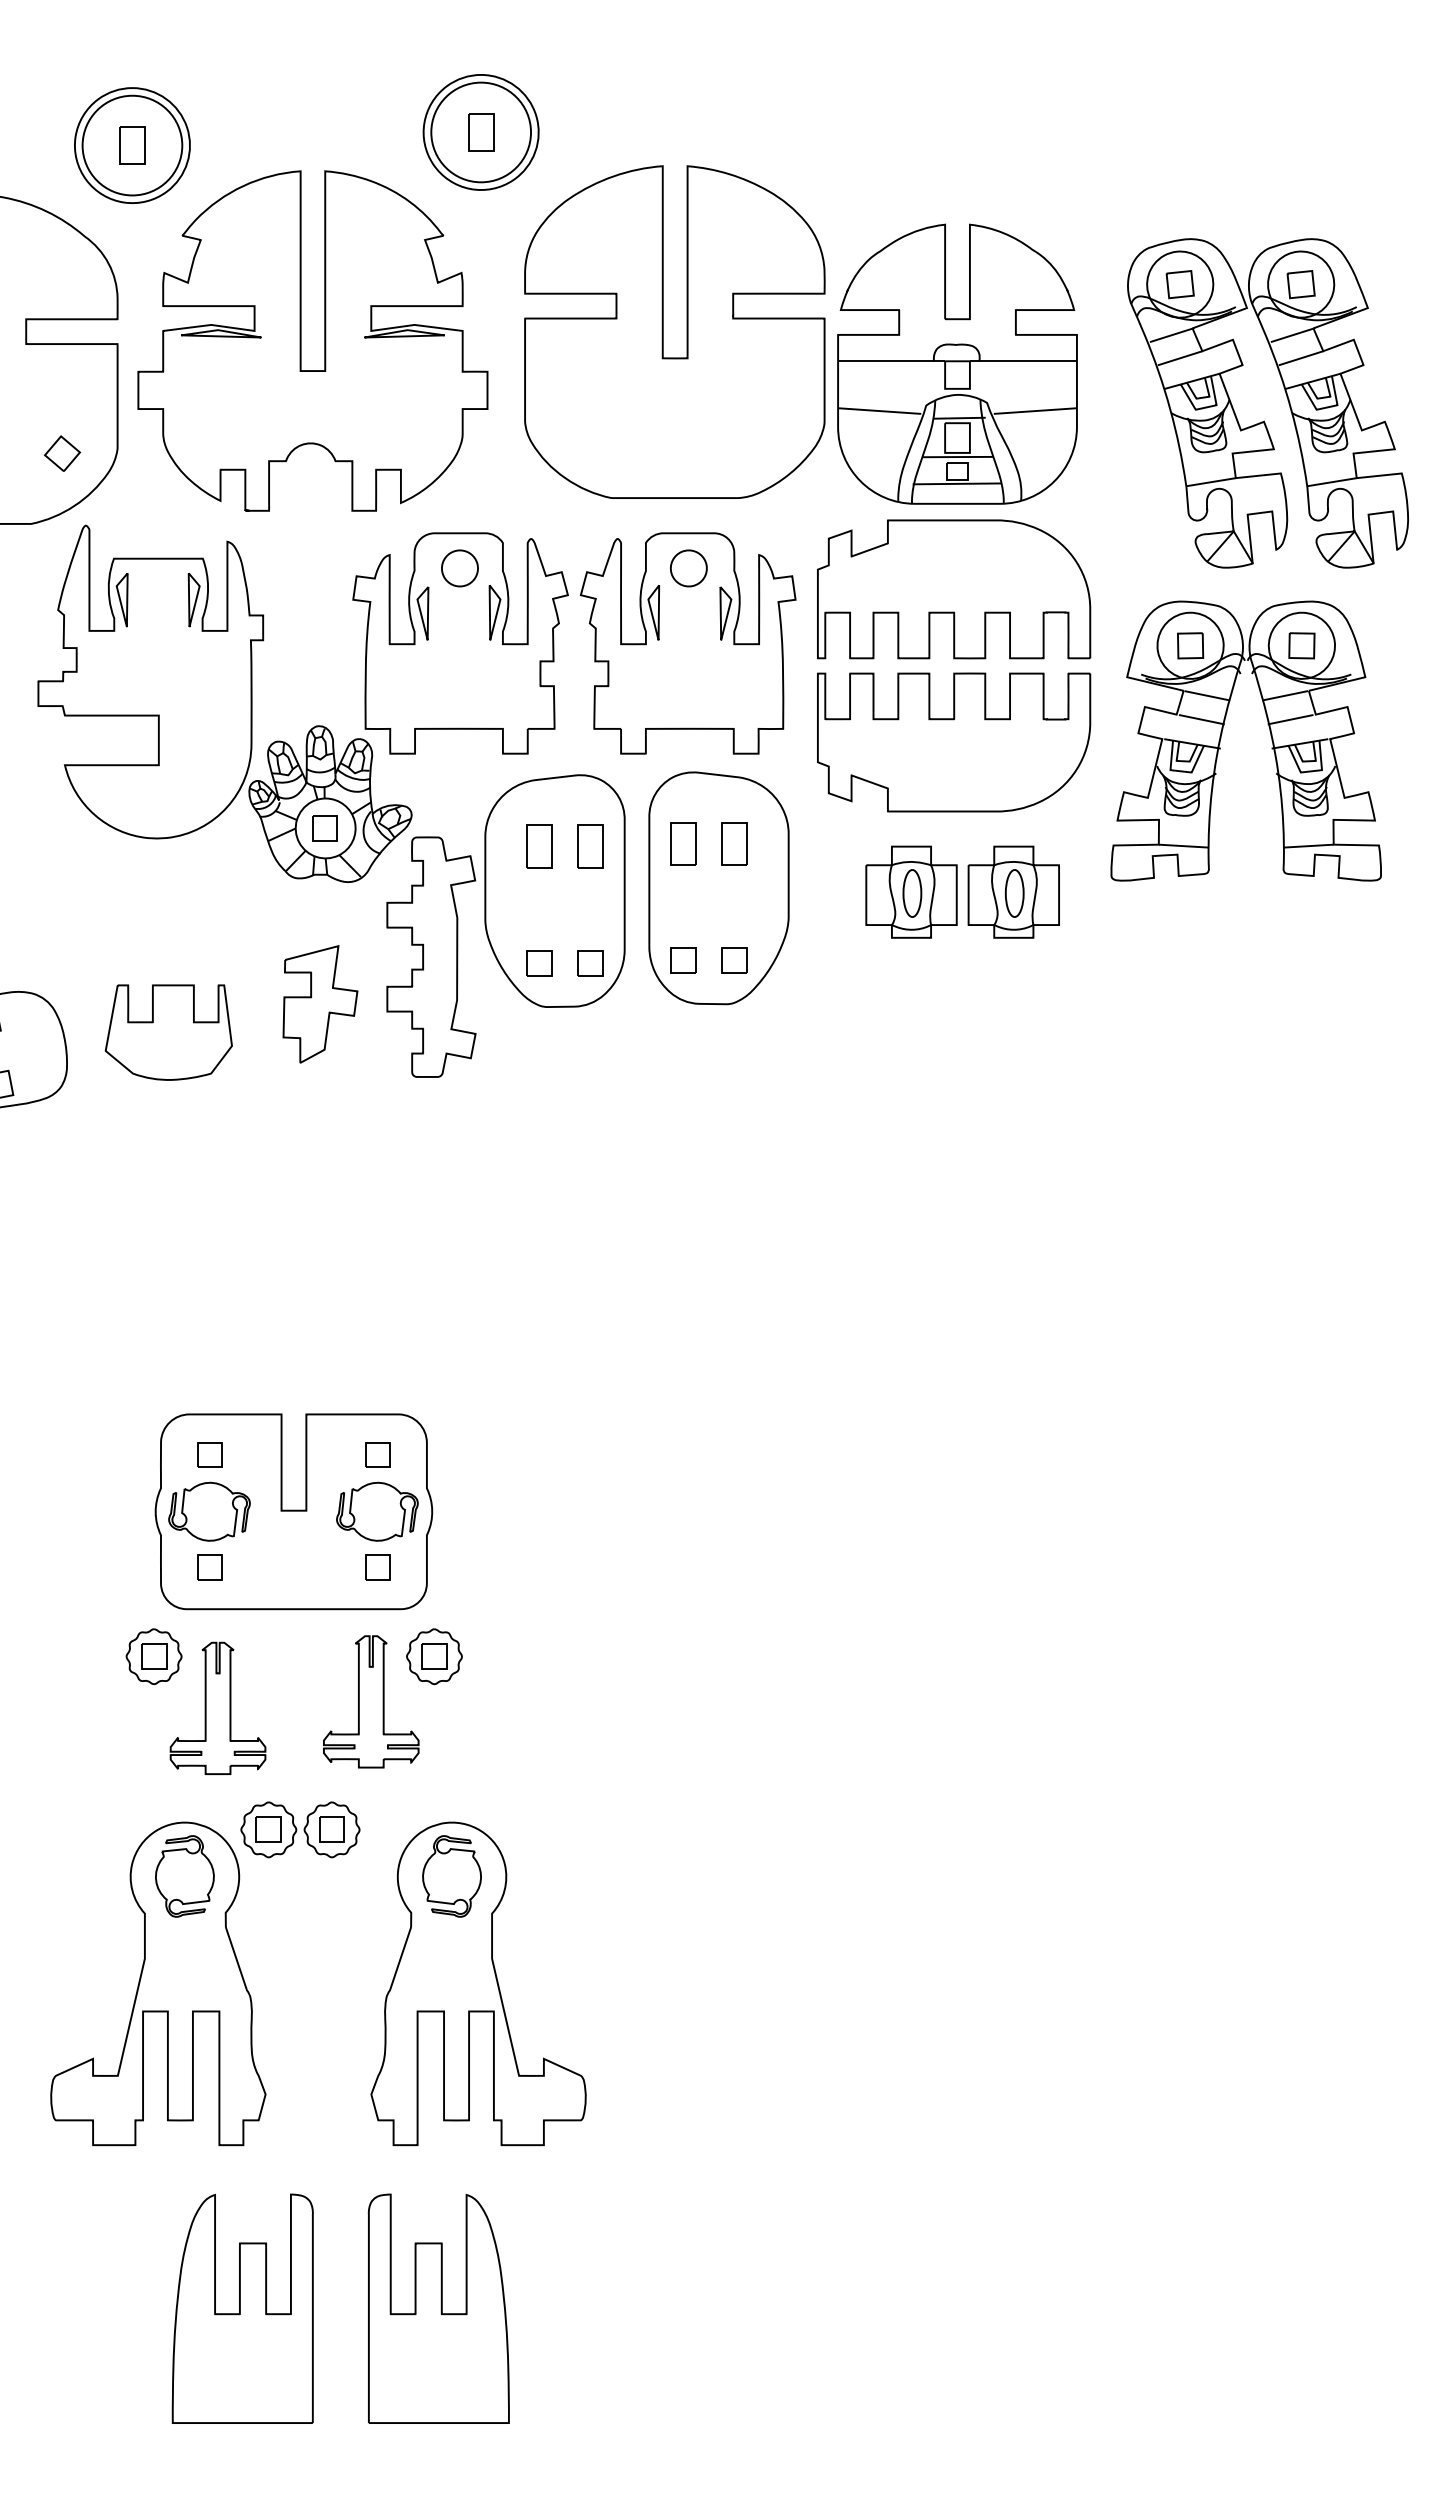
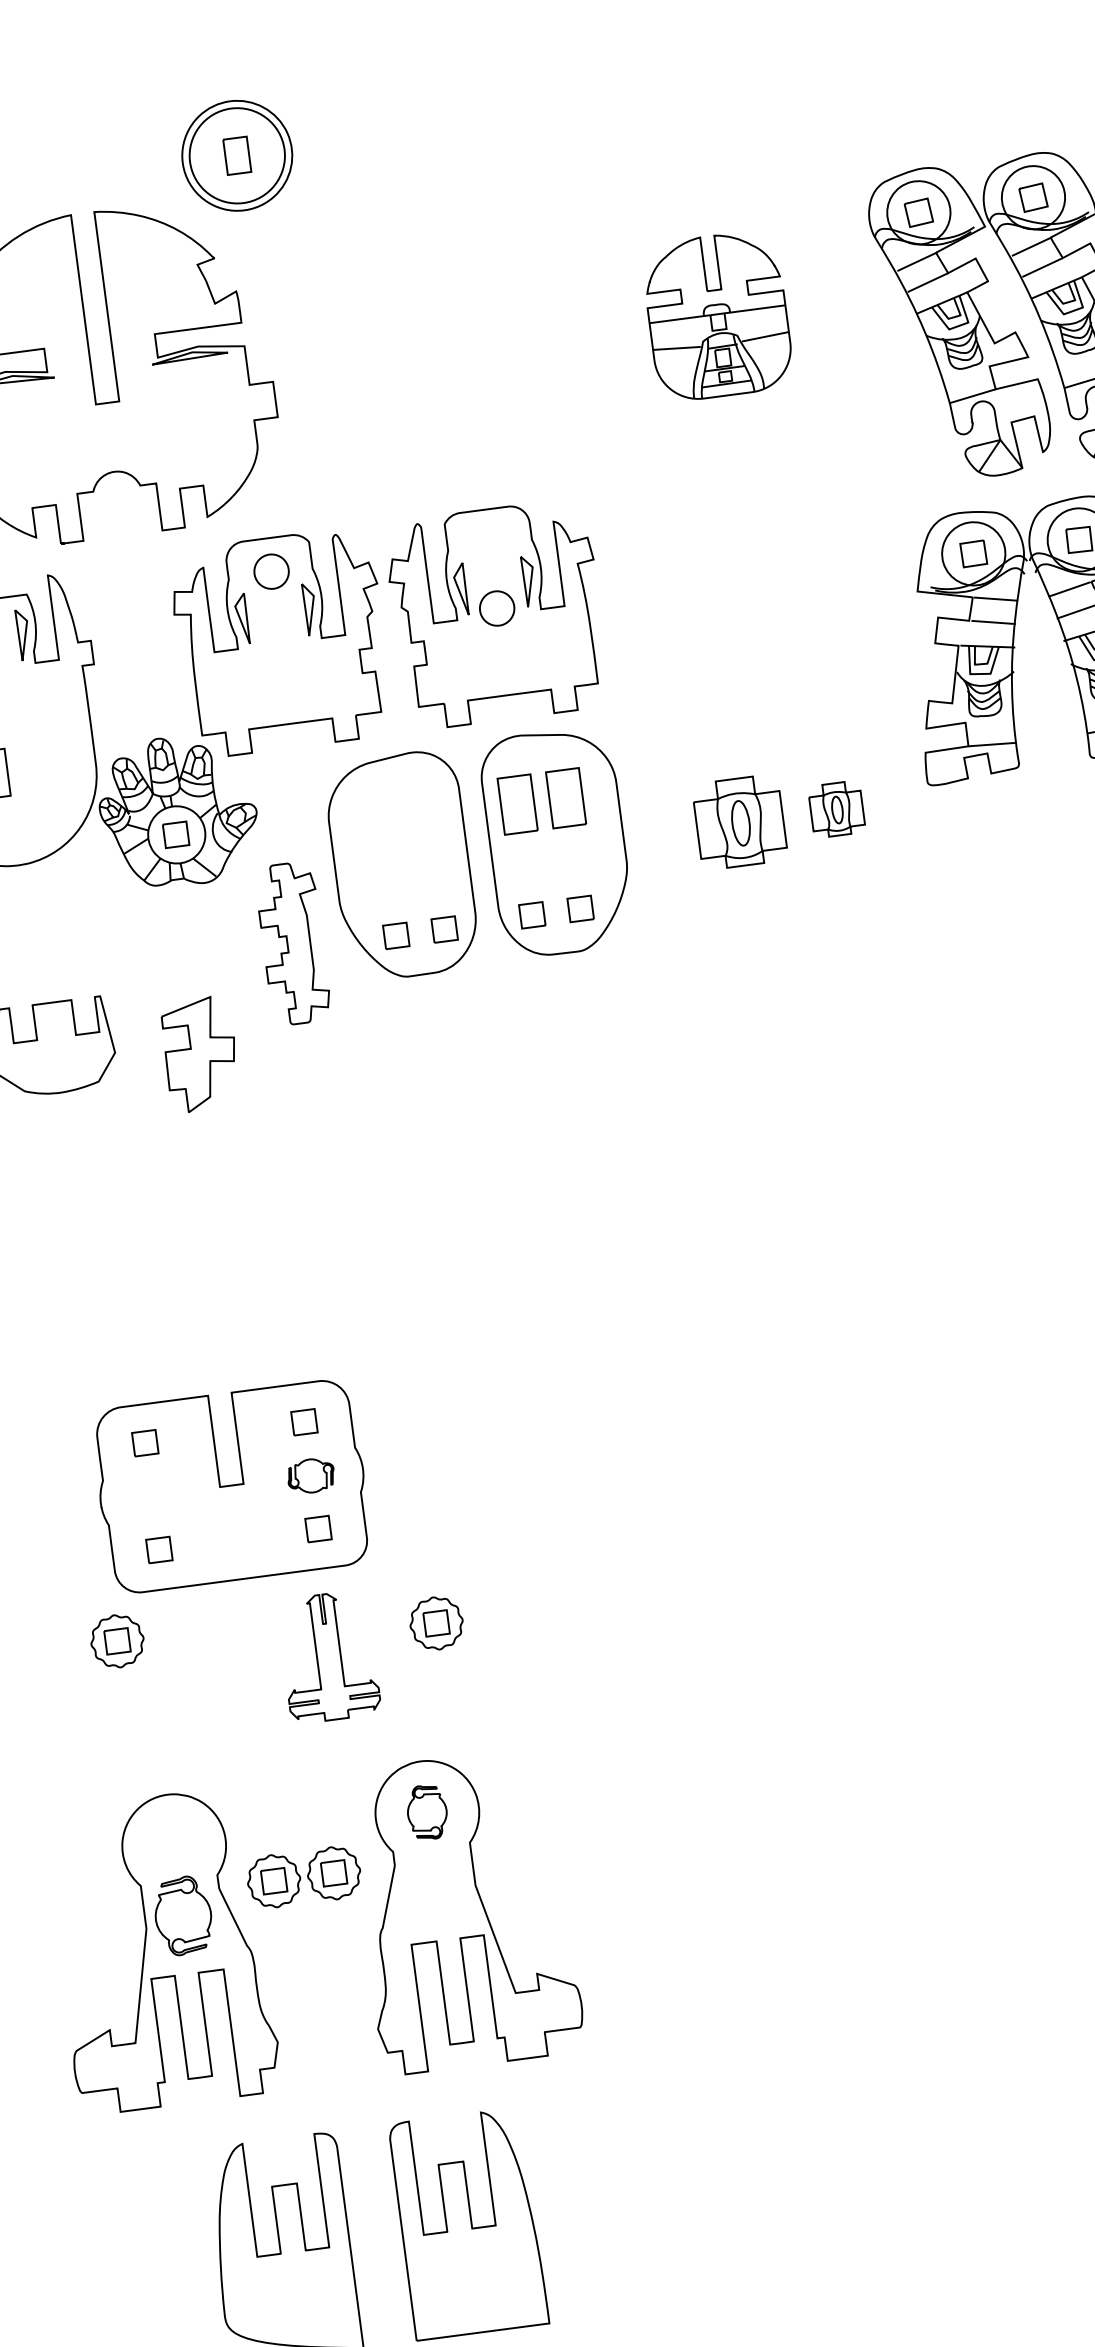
part: (663, 331) -> (434, 321), removed
part: (957, 363) -> (717, 315), size x0.6
part: (688, 568) -> (496, 608), moved
part: (954, 589) -> (742, 529), removed
part: (954, 742) -> (762, 674), removed
part: (683, 843) -> (517, 804), size x1.4
part: (734, 843) -> (566, 798), size x1.4
part: (539, 846) -> (381, 825), removed
part: (590, 846) -> (430, 818), removed
part: (1013, 891) -> (836, 808), size x0.6
part: (431, 956) -> (293, 943), size x0.7
part: (320, 1004) -> (200, 1054), moved
part: (209, 1511) -> (151, 1496), removed
part: (377, 1511) -> (311, 1475), size x0.6
part: (434, 1656) -> (436, 1623), moved
part: (217, 1707) -> (183, 1681), removed
part: (300, 1829) -> (304, 1876), moved
part: (184, 1876) -> (182, 1916), moved
part: (451, 1876) -> (426, 1812), size x0.7

